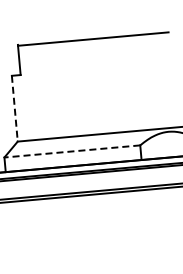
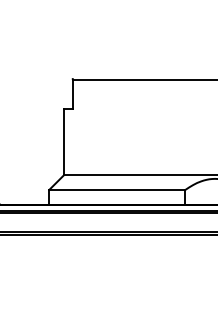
line: (14, 108) -> (63, 142), dashed -> solid
line: (71, 151) -> (116, 189), dashed -> solid

